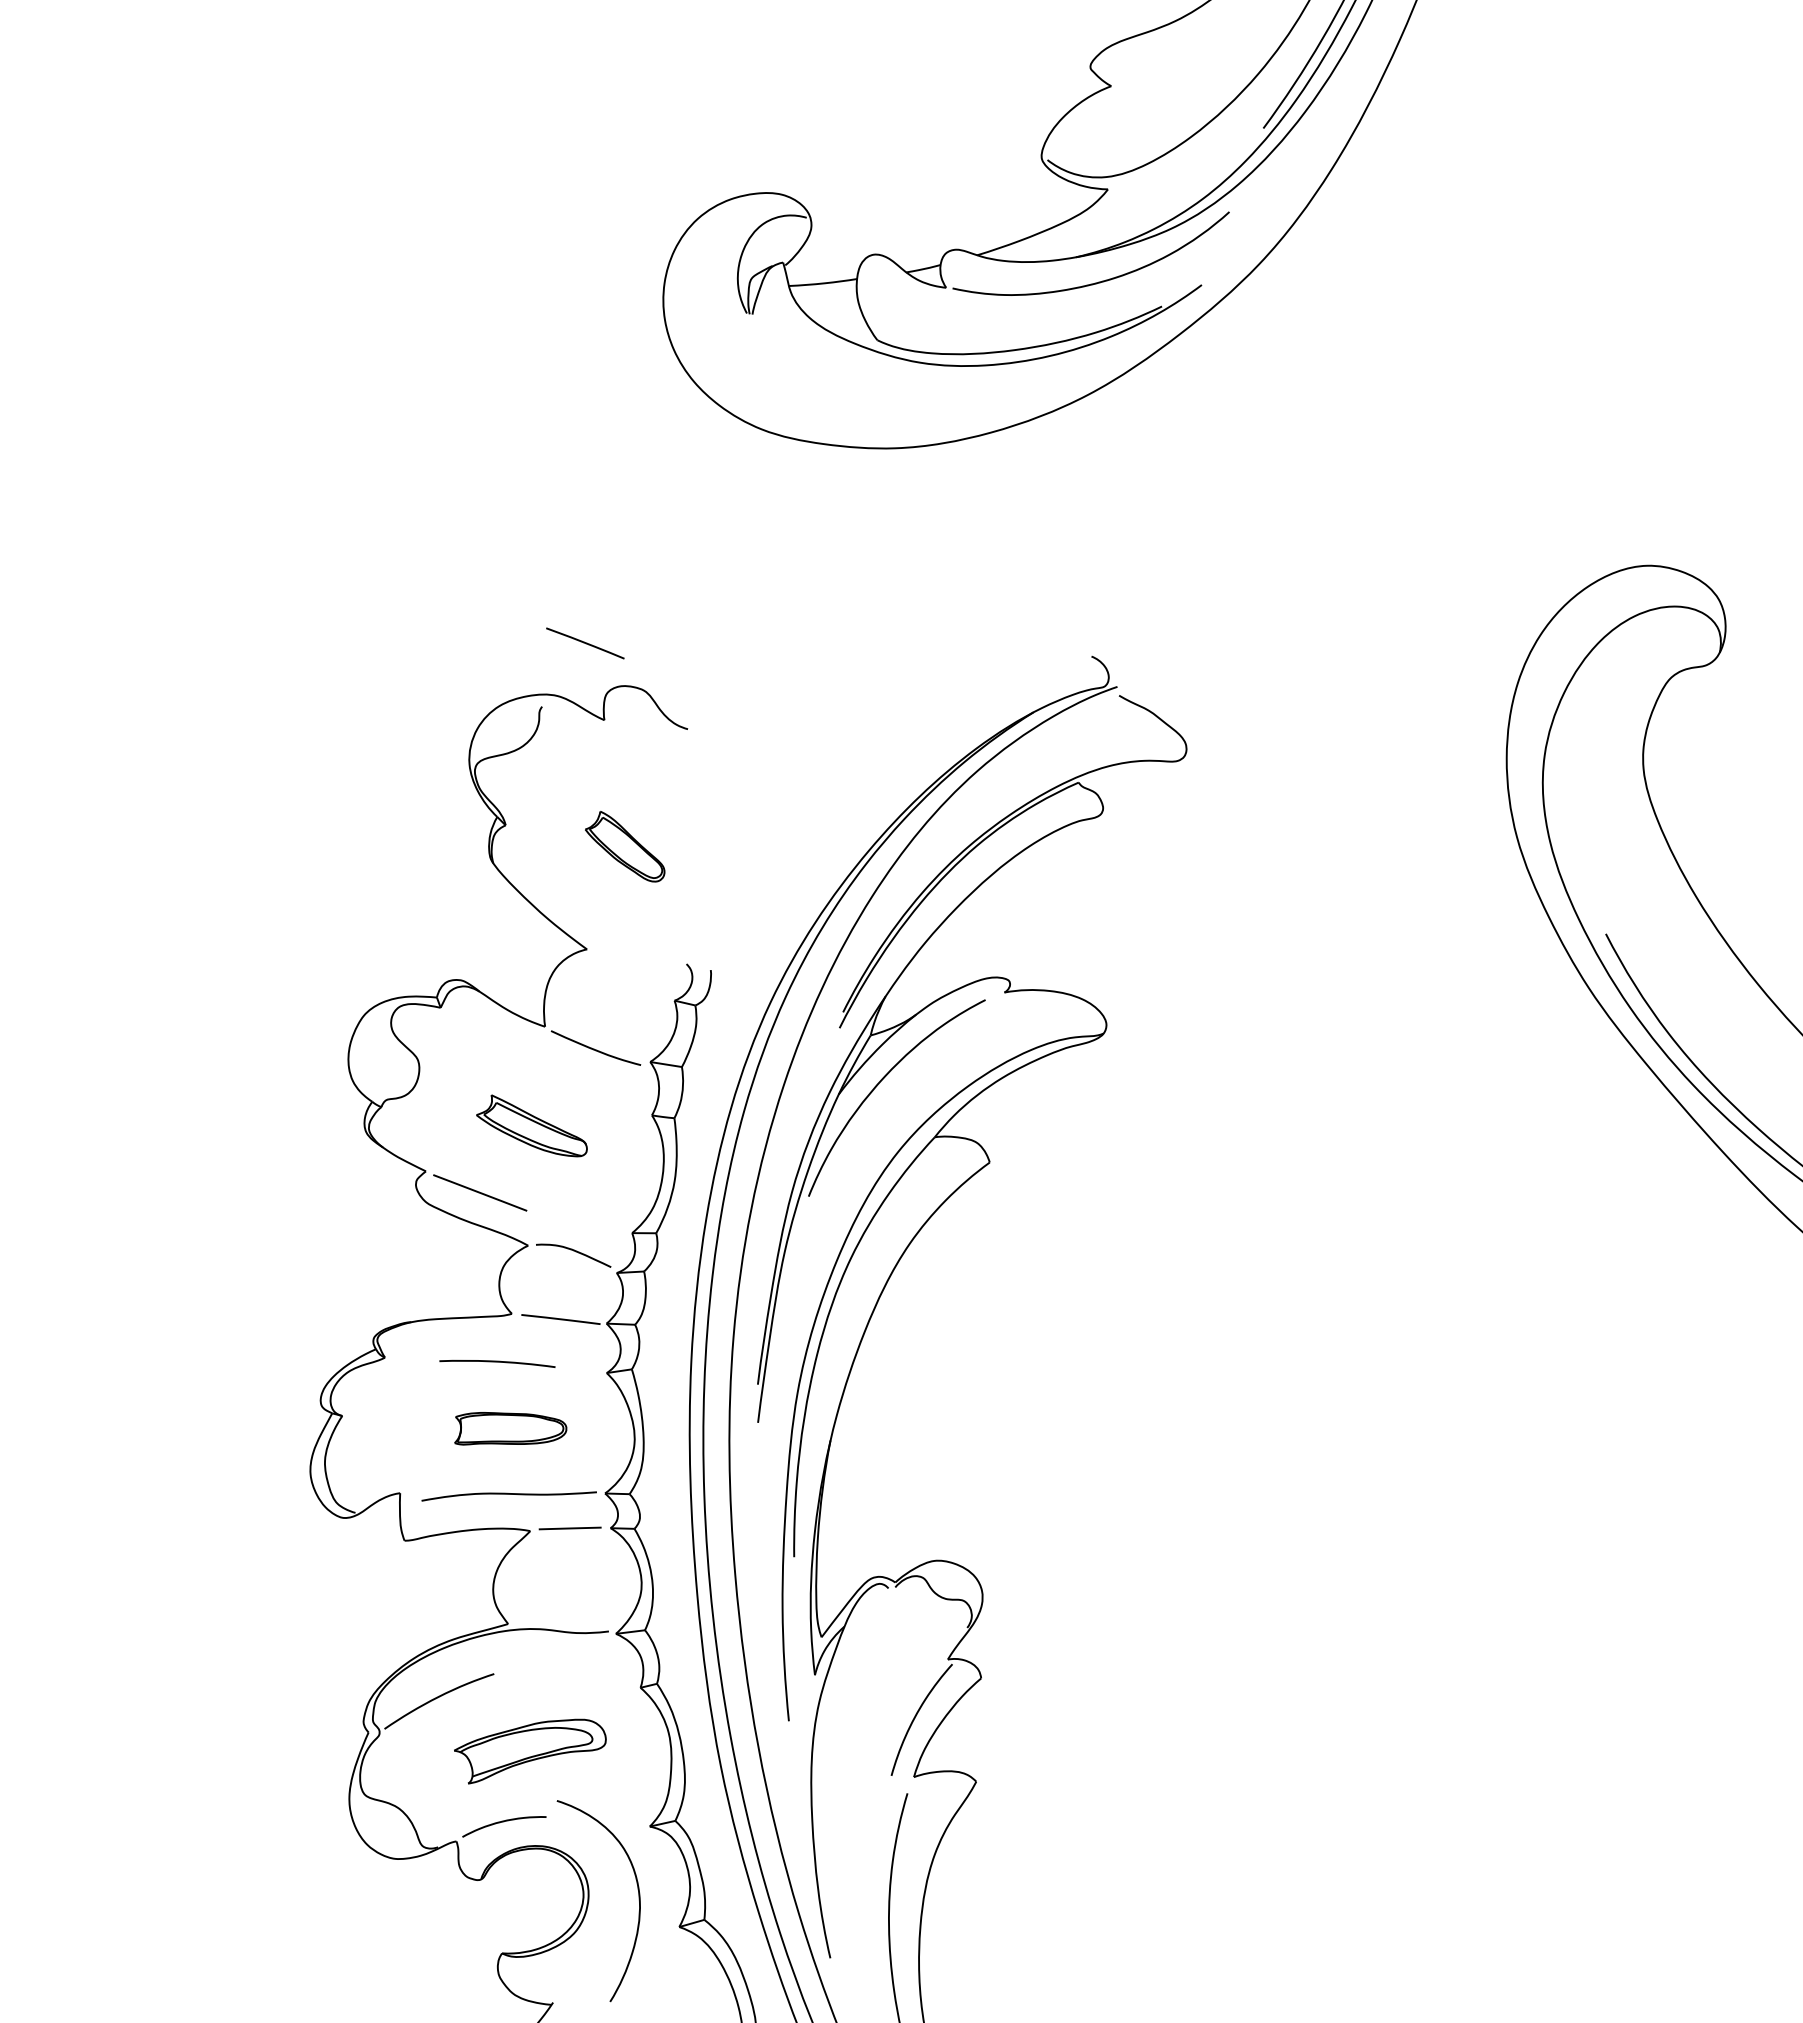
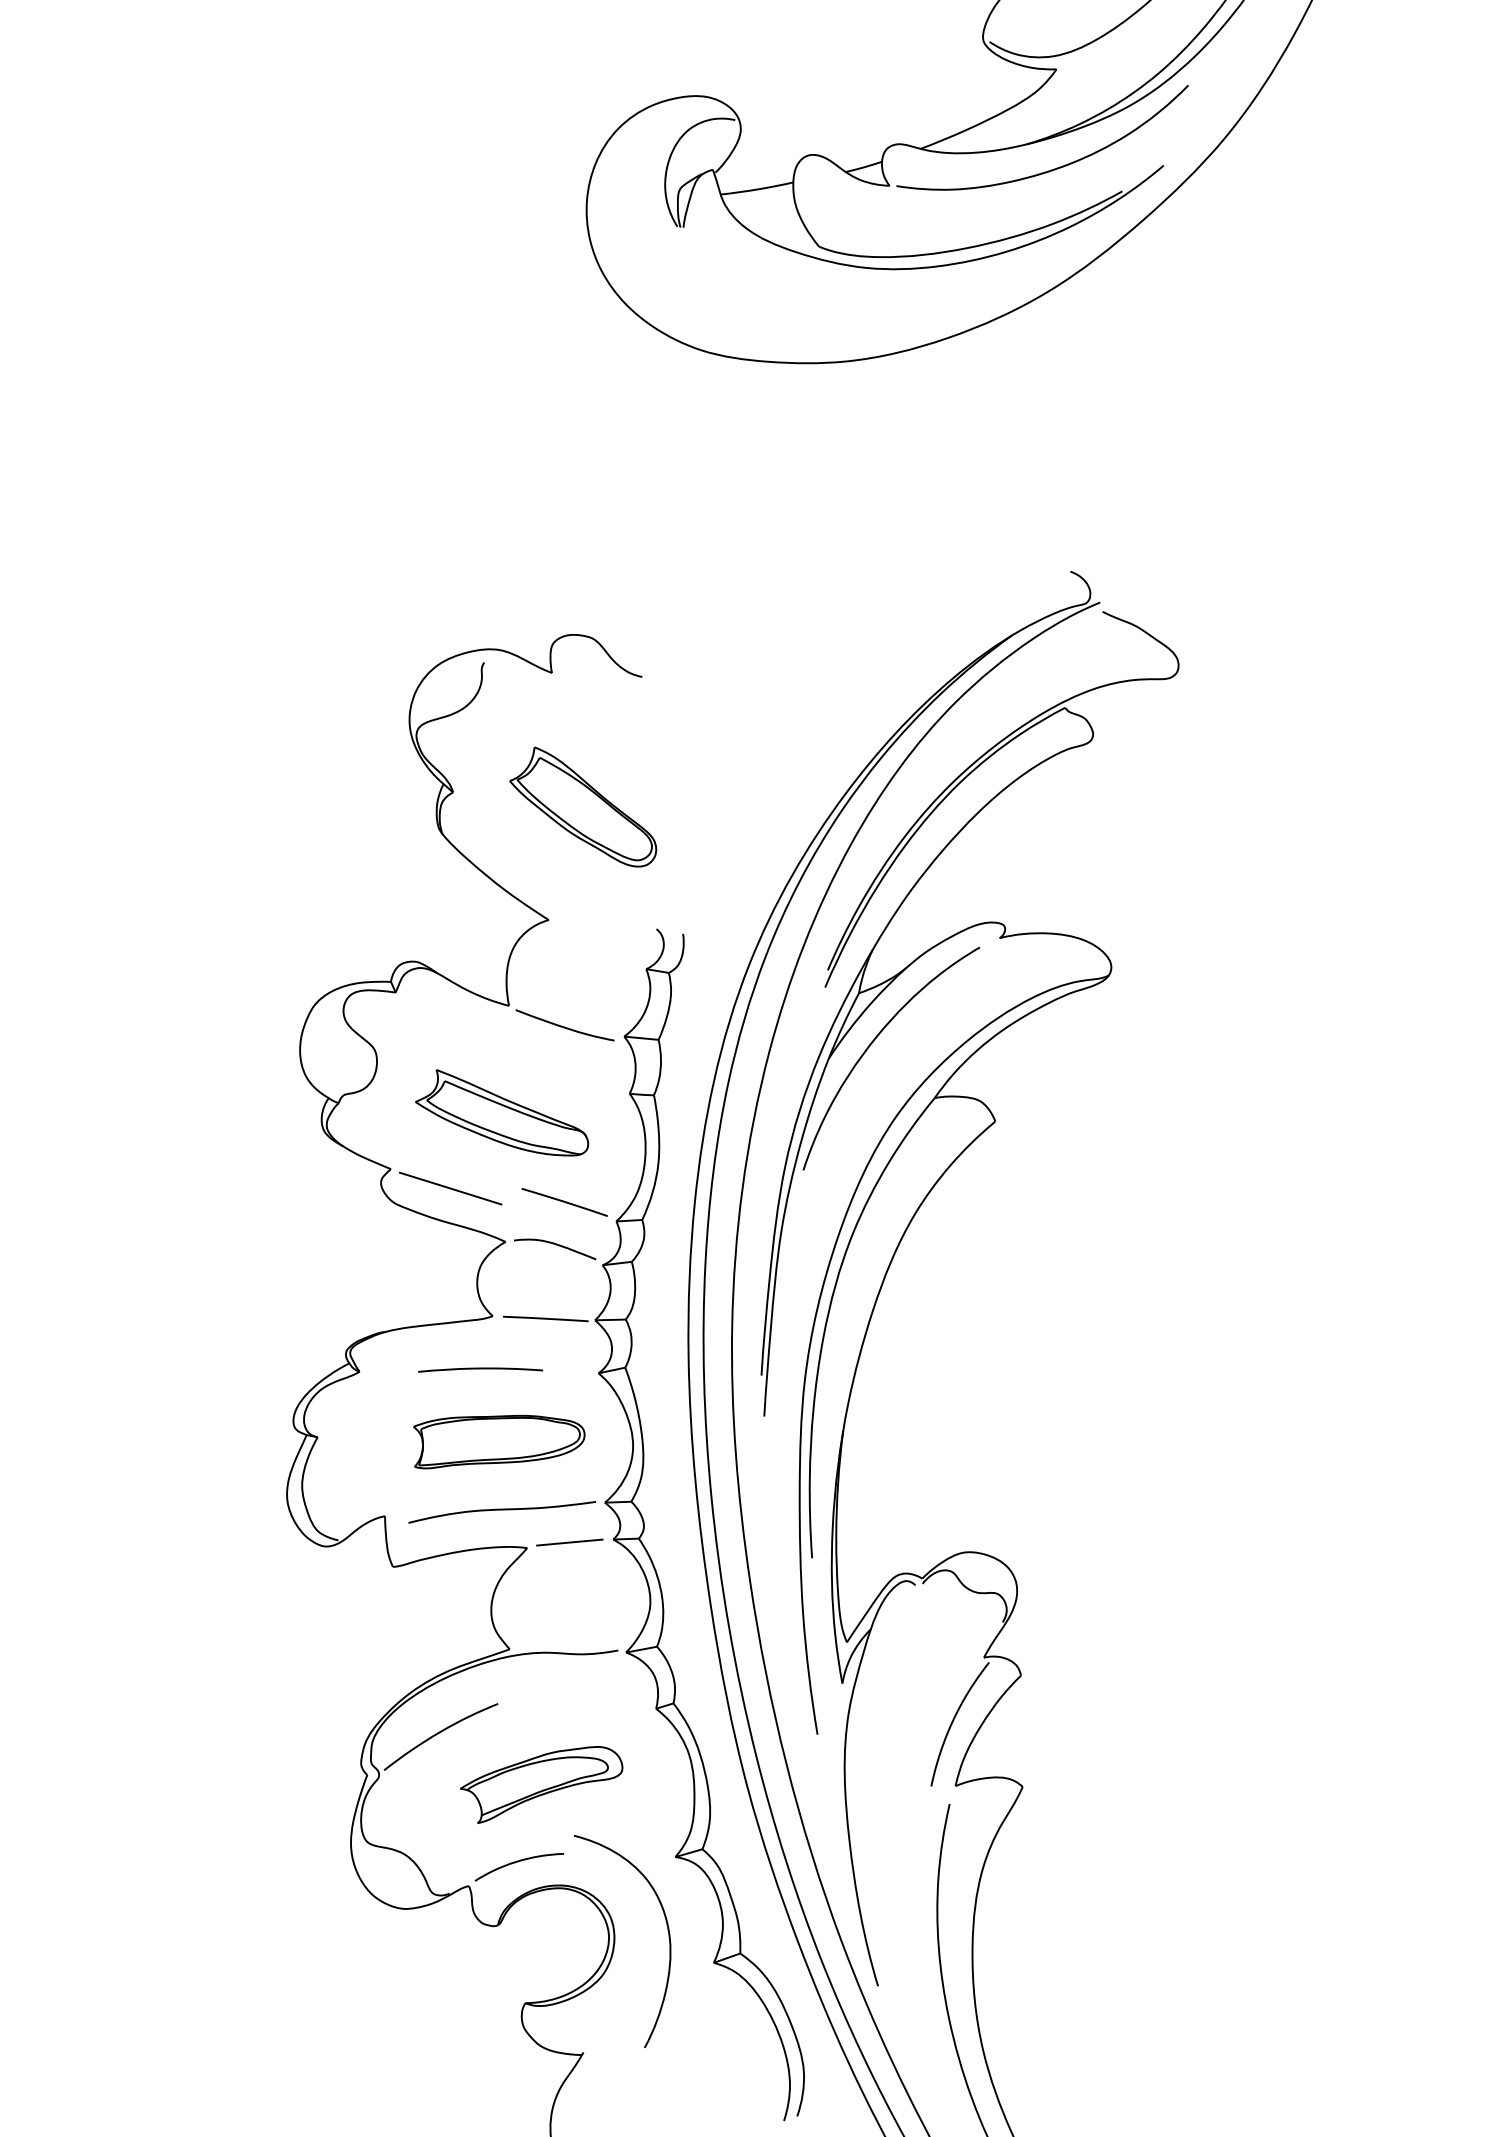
line: (585, 643) -> (564, 1202), moved
part: (624, 846) -> (582, 807), size x1.67
part: (531, 1125) -> (501, 1112), size x1.43
part: (510, 1428) -> (499, 1439), size x1.43

